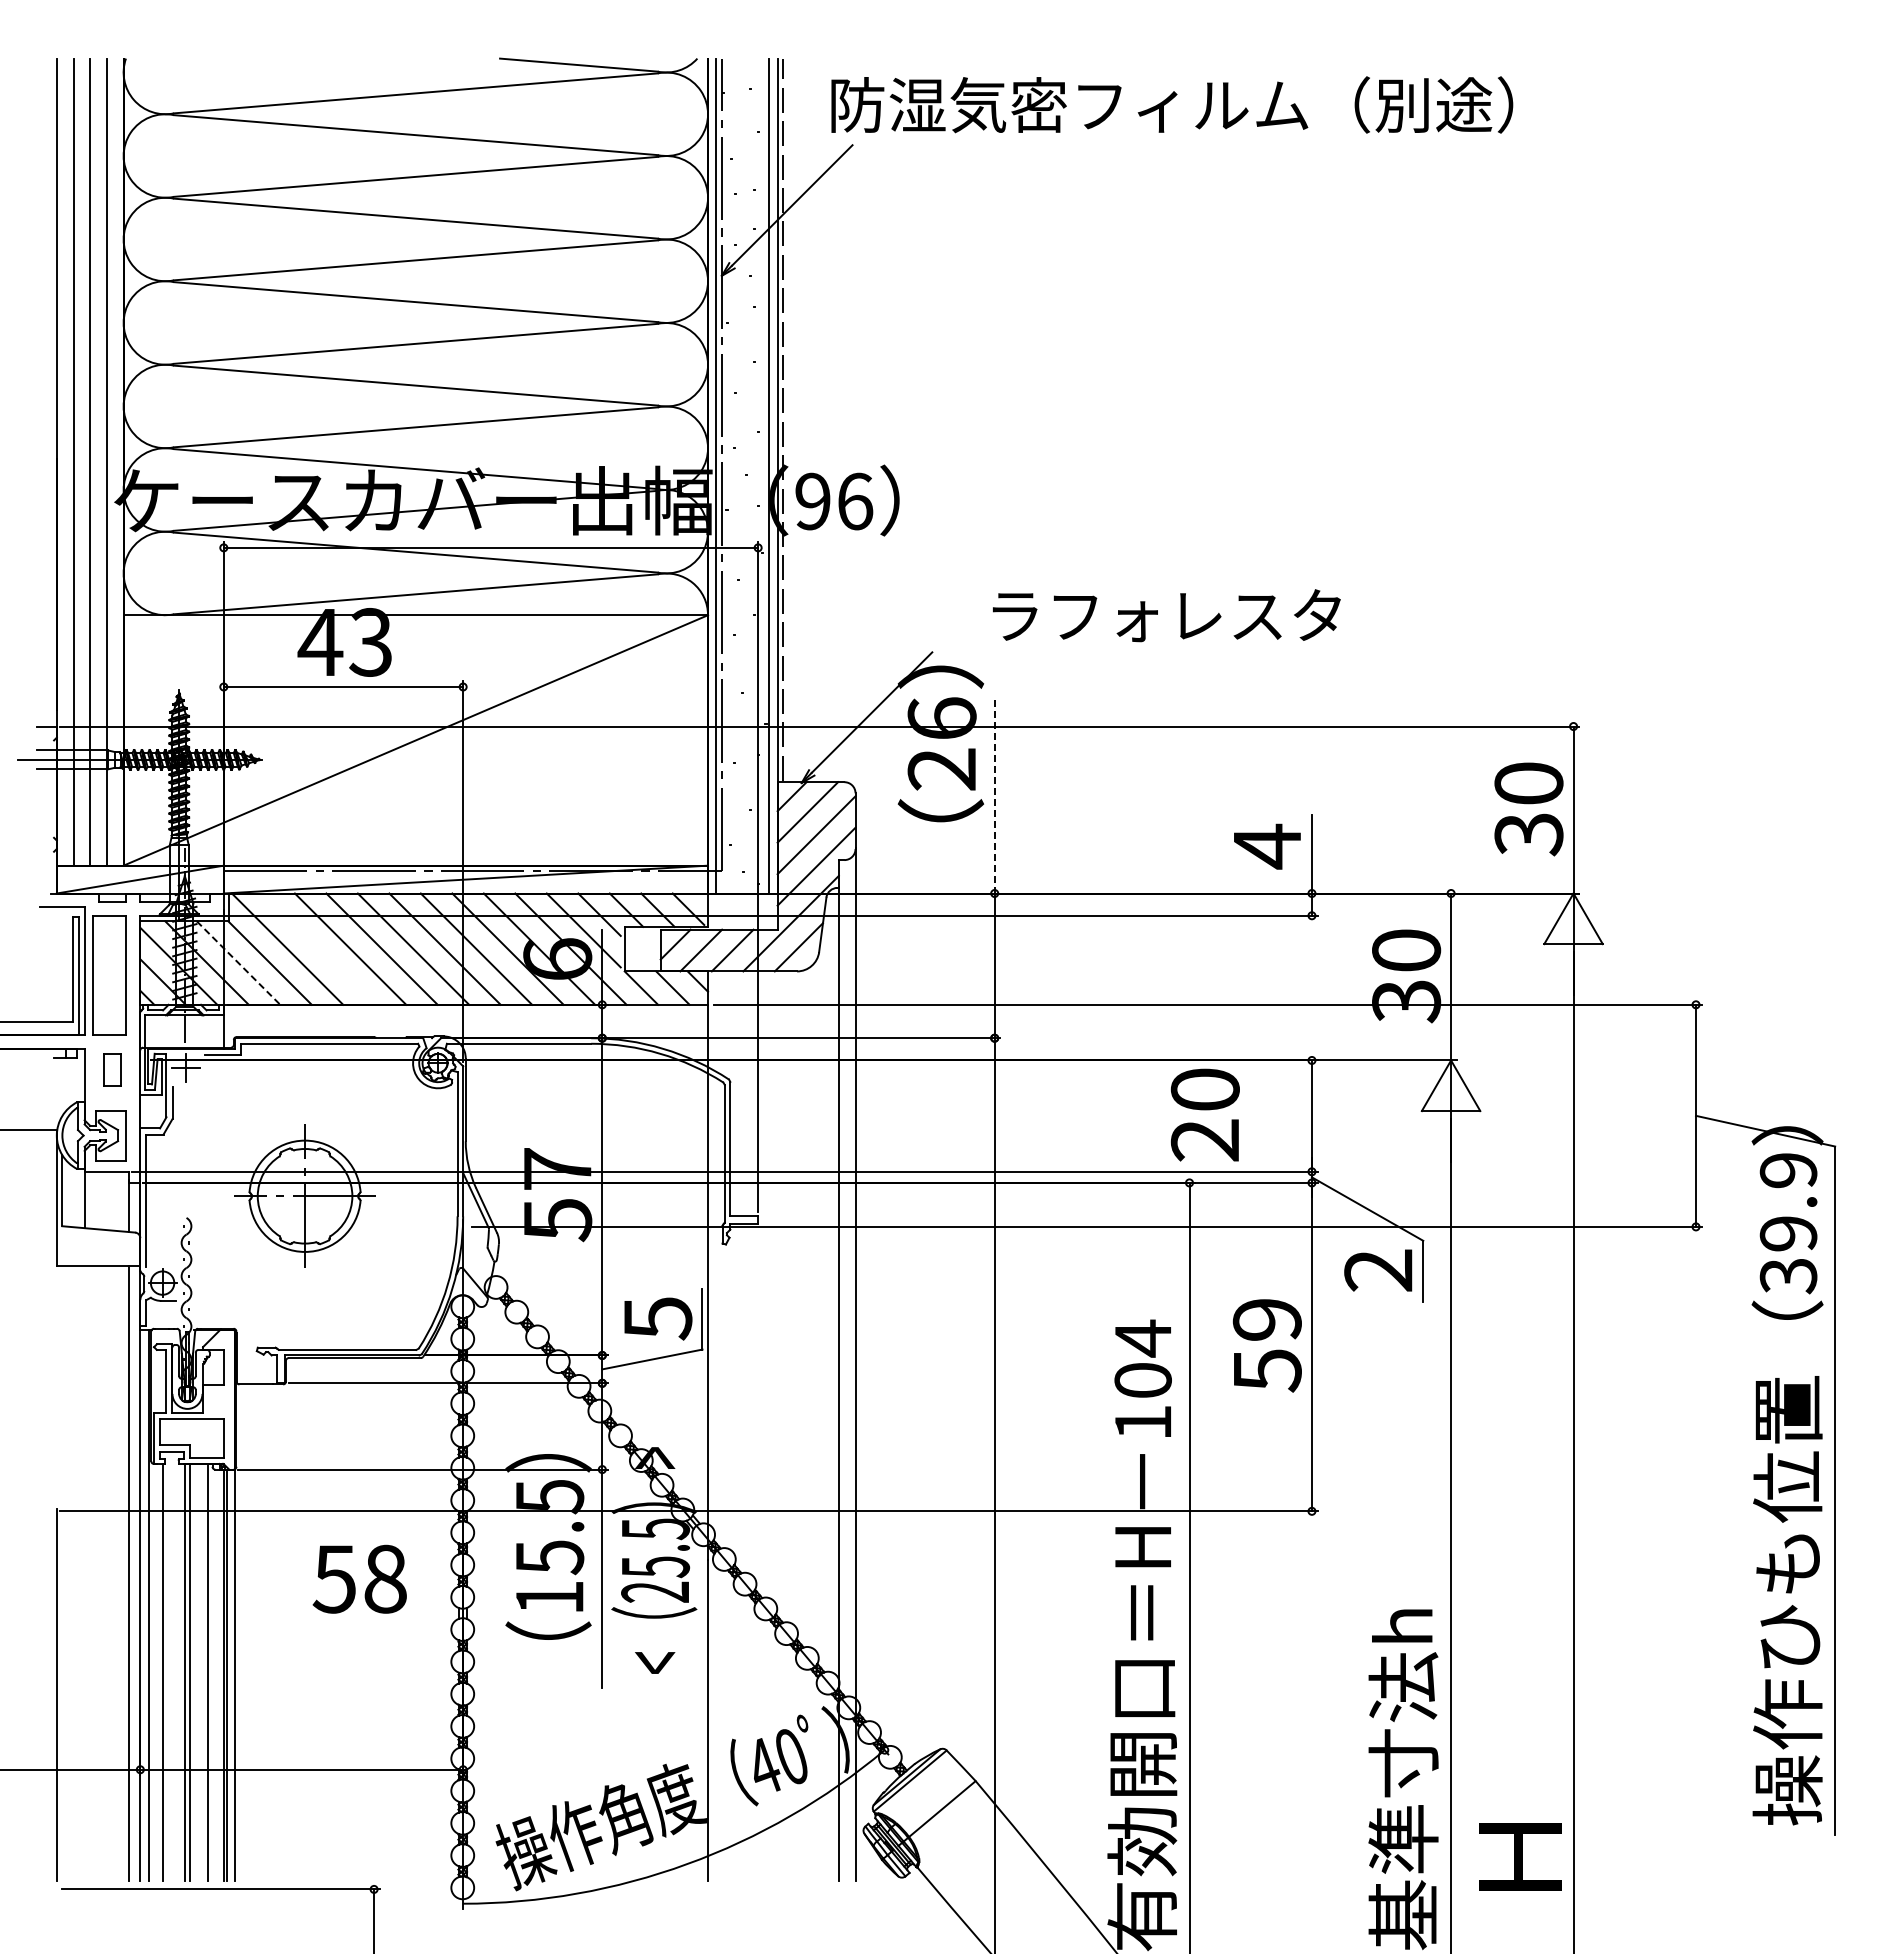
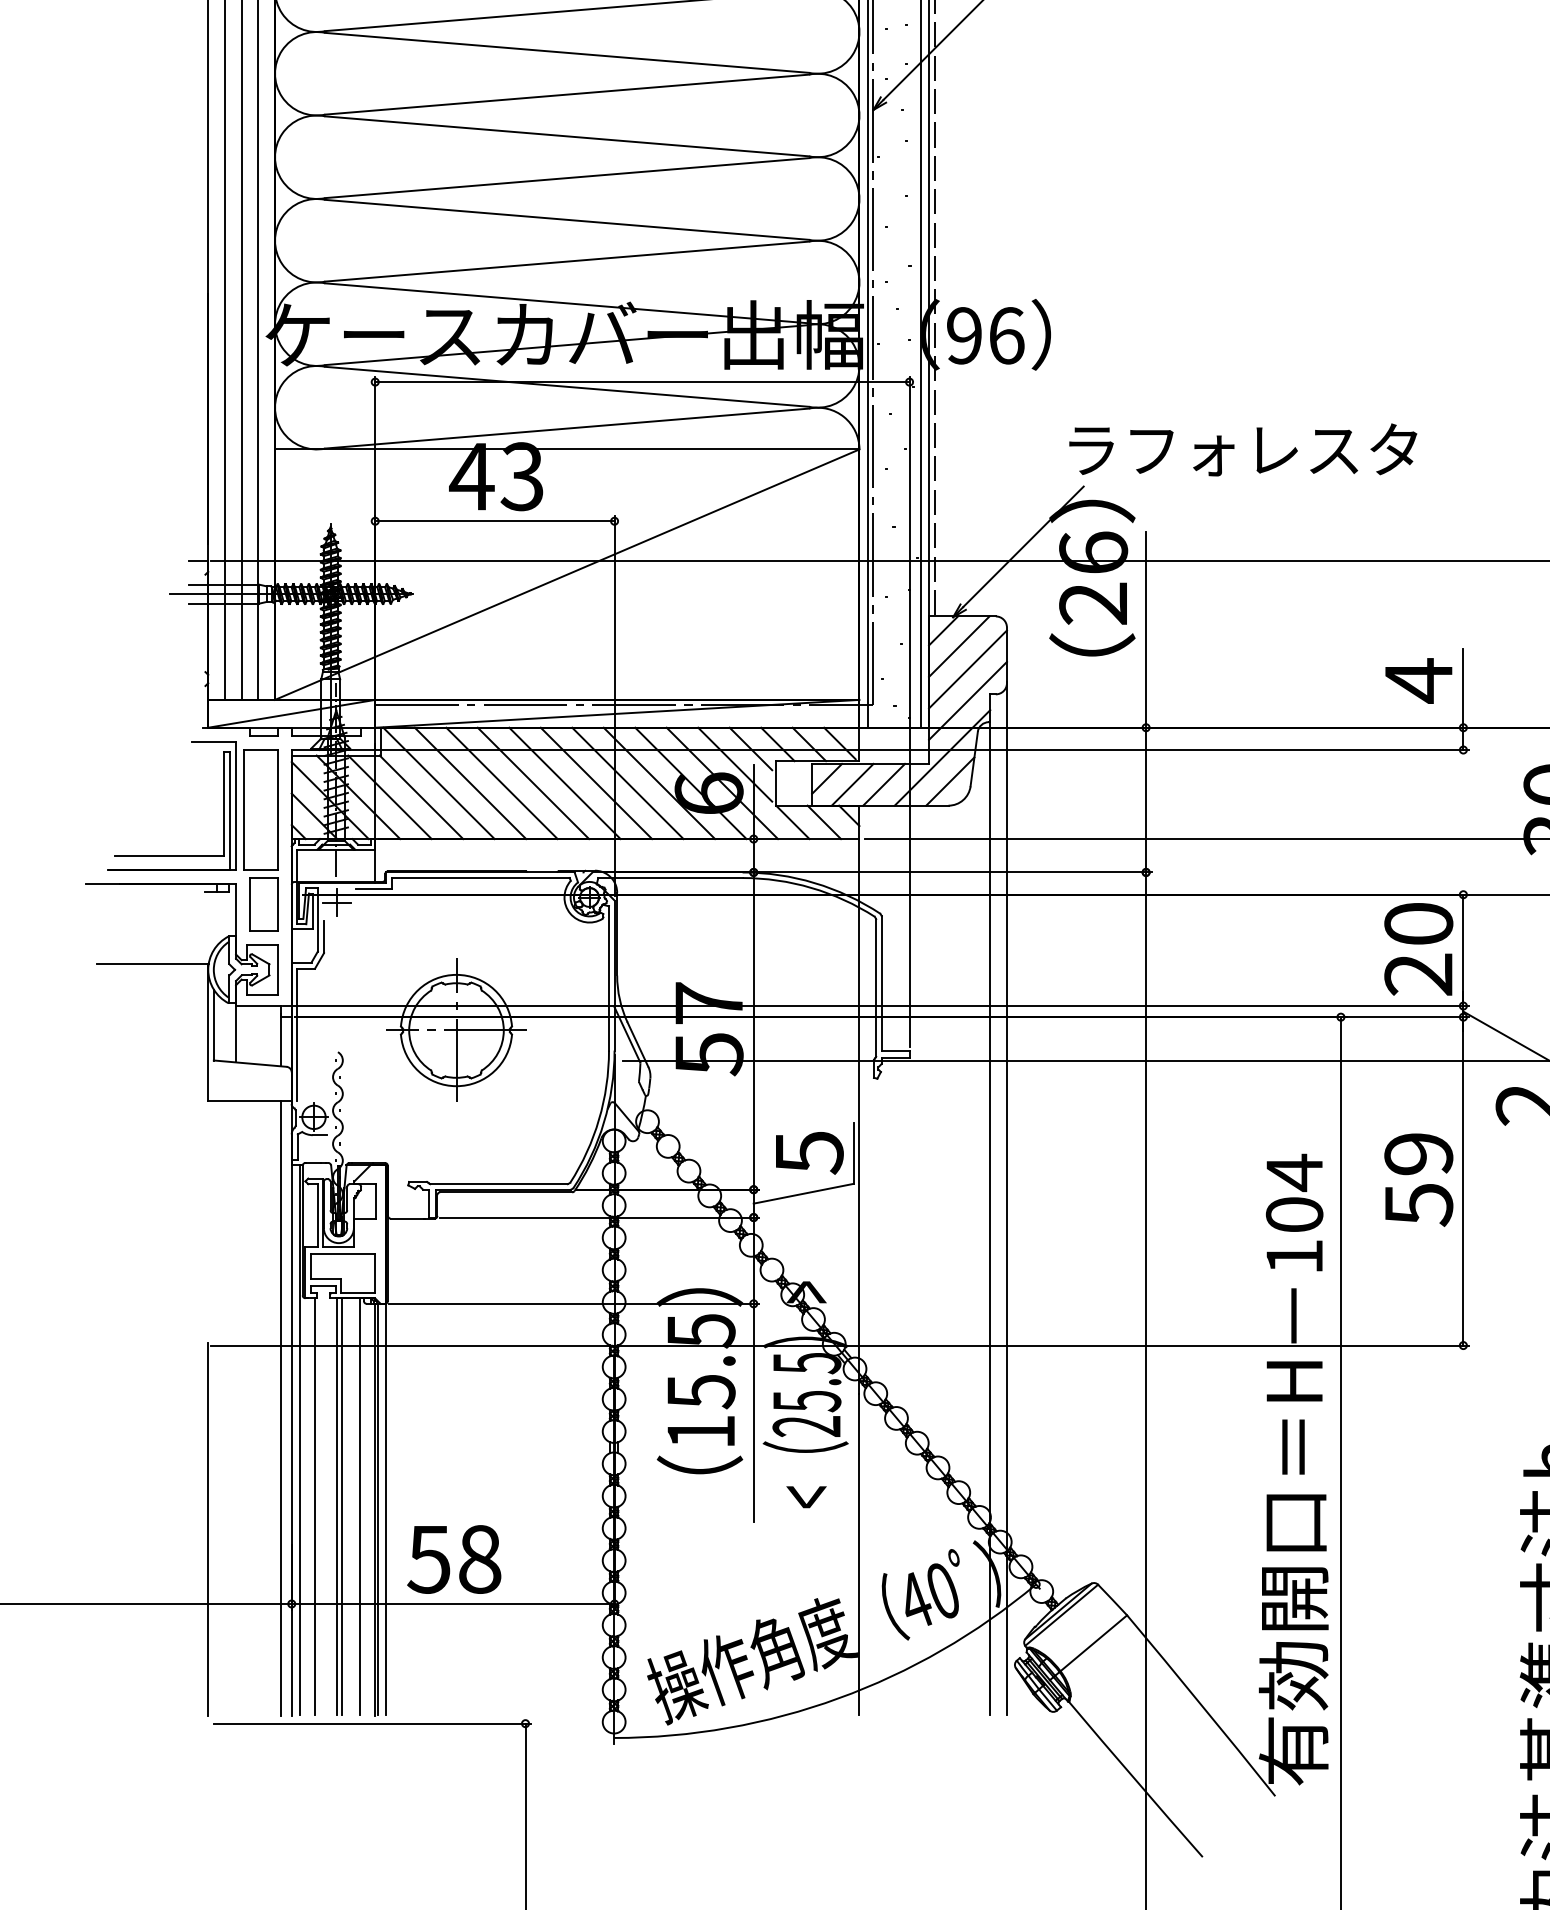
text: (1166, 615) -> (1242, 449), moved
line: (994, 795) -> (1145, 629), dashed -> solid
line: (318, 948) -> (469, 782), added
line: (238, 963) -> (389, 797), dashed -> solid
part: (112, 1070) -> (263, 904), size x1.67
text: (1204, 1114) -> (1417, 948), moved
text: (359, 1578) -> (453, 1558), moved

